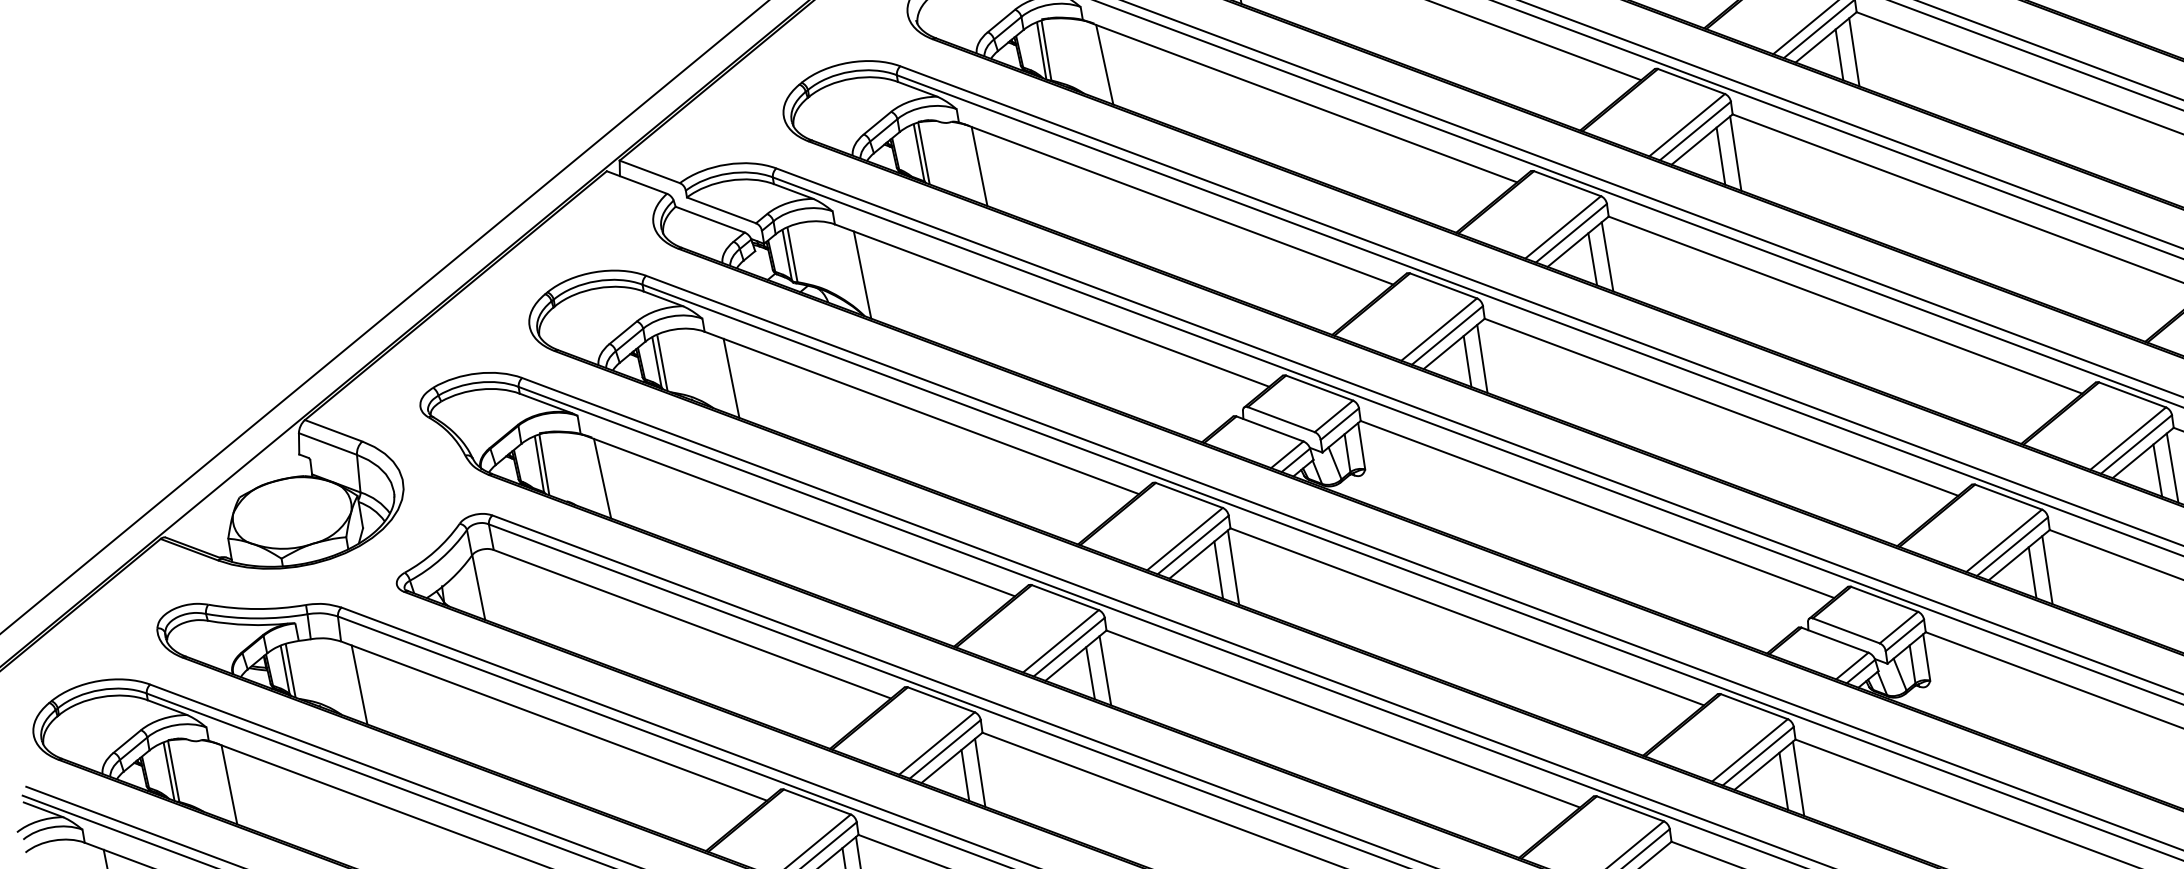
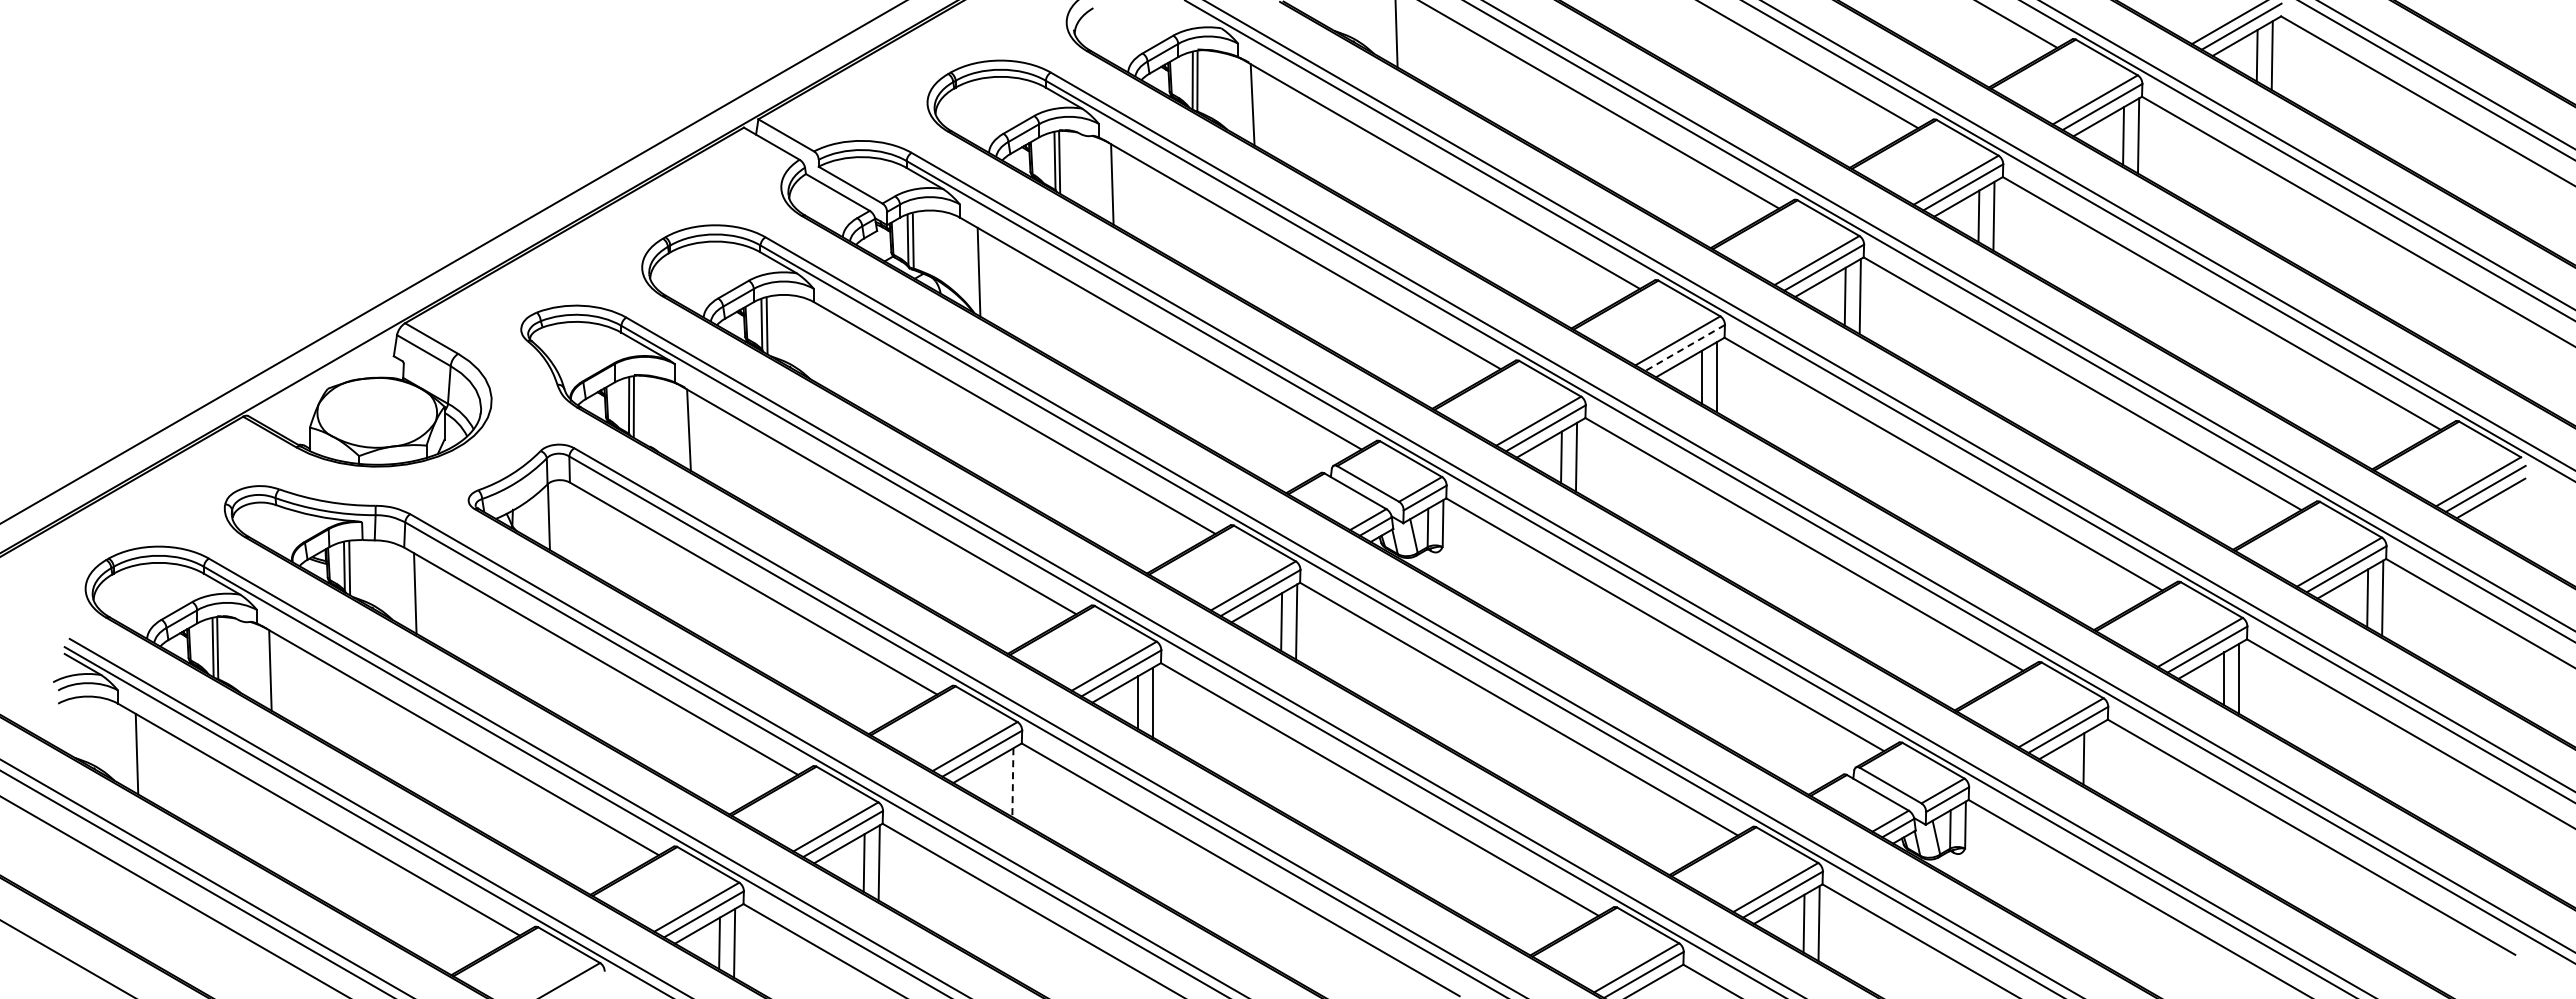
line: (1570, 233) -> (1684, 348), solid -> dashed
line: (731, 378) -> (832, 352), removed
line: (2046, 569) -> (2098, 758), removed
line: (979, 773) -> (1012, 783), solid -> dashed
line: (964, 775) -> (997, 782), removed

